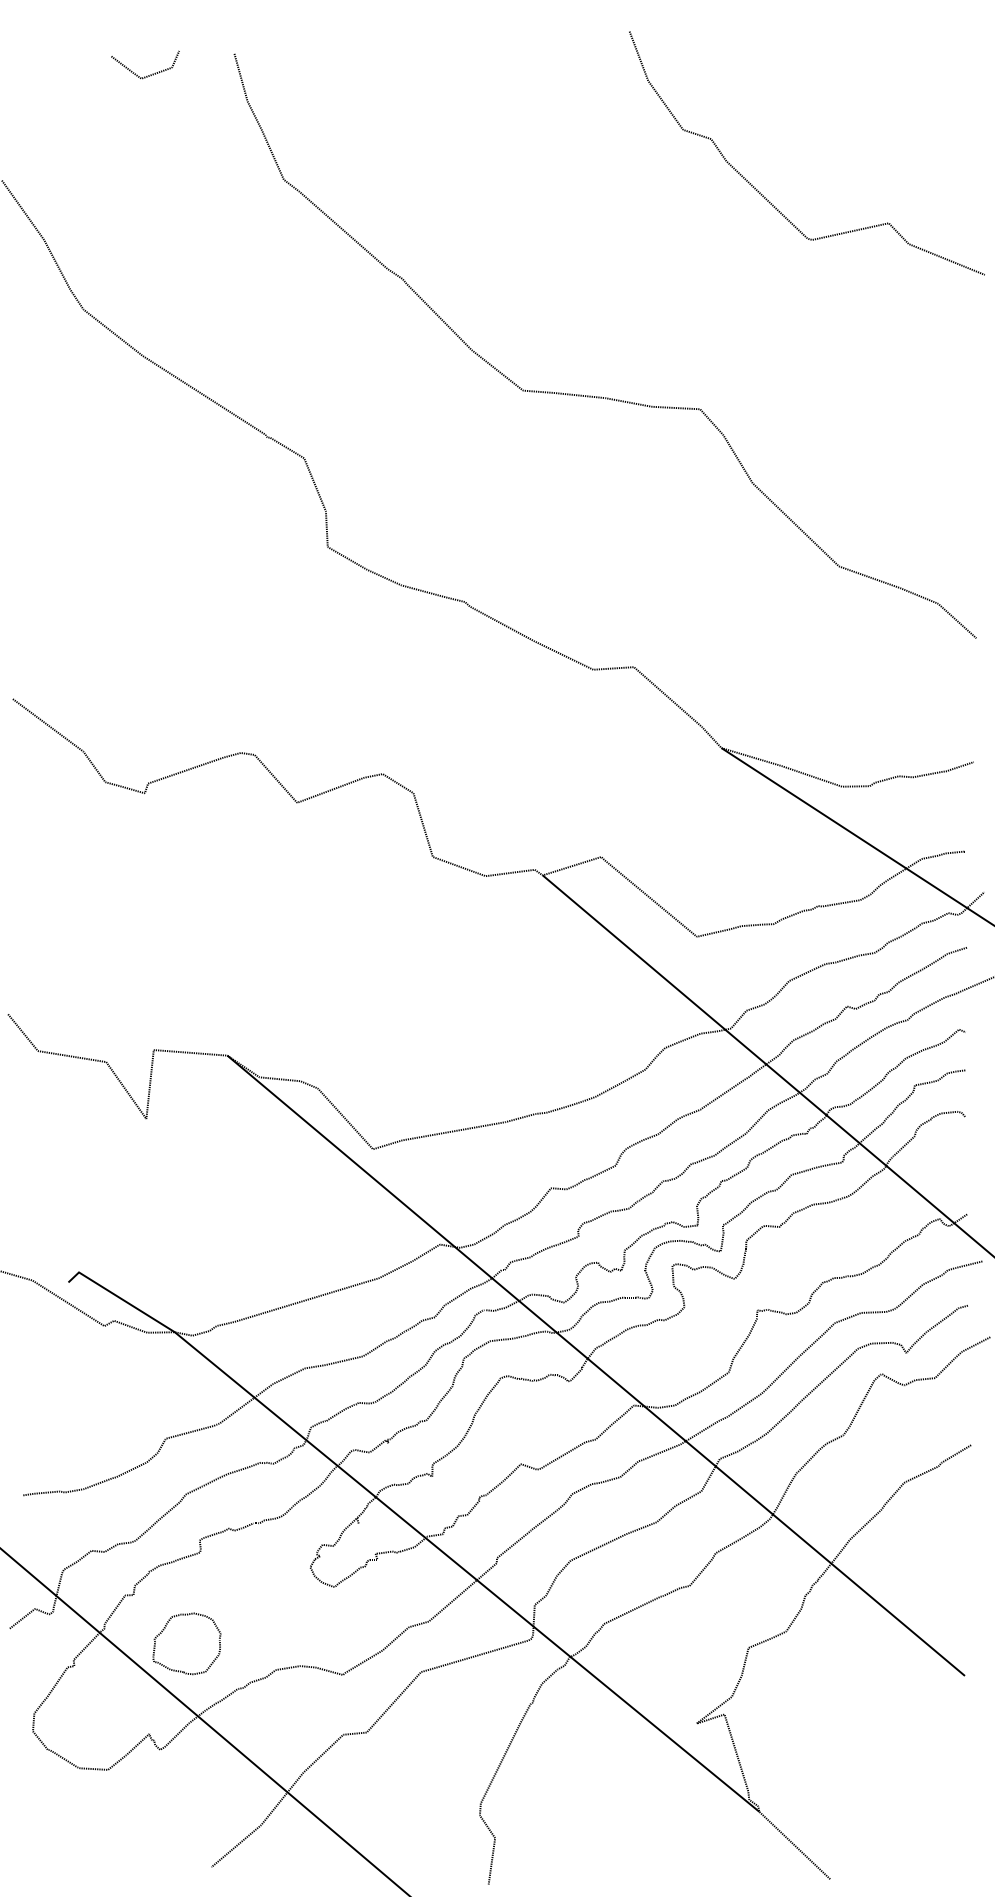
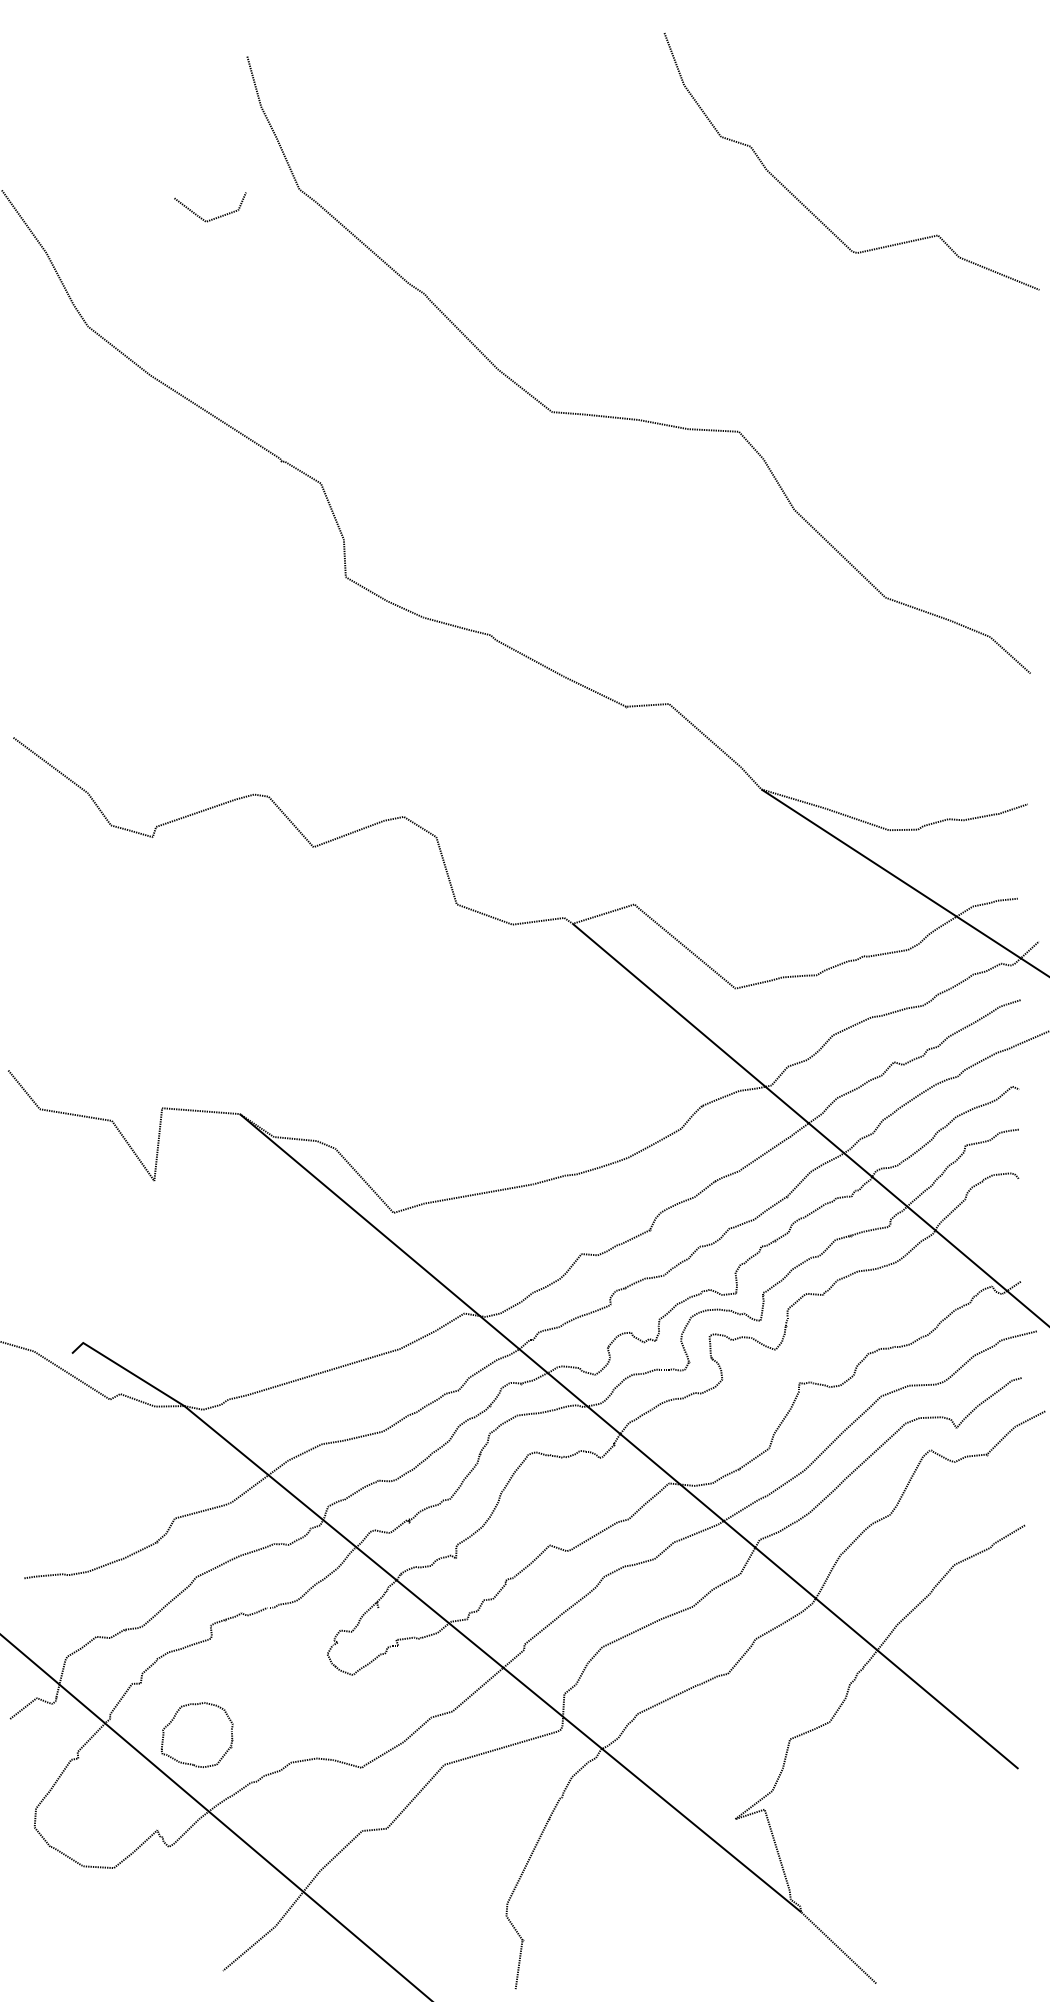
line: (146, 75) -> (211, 218), moved

